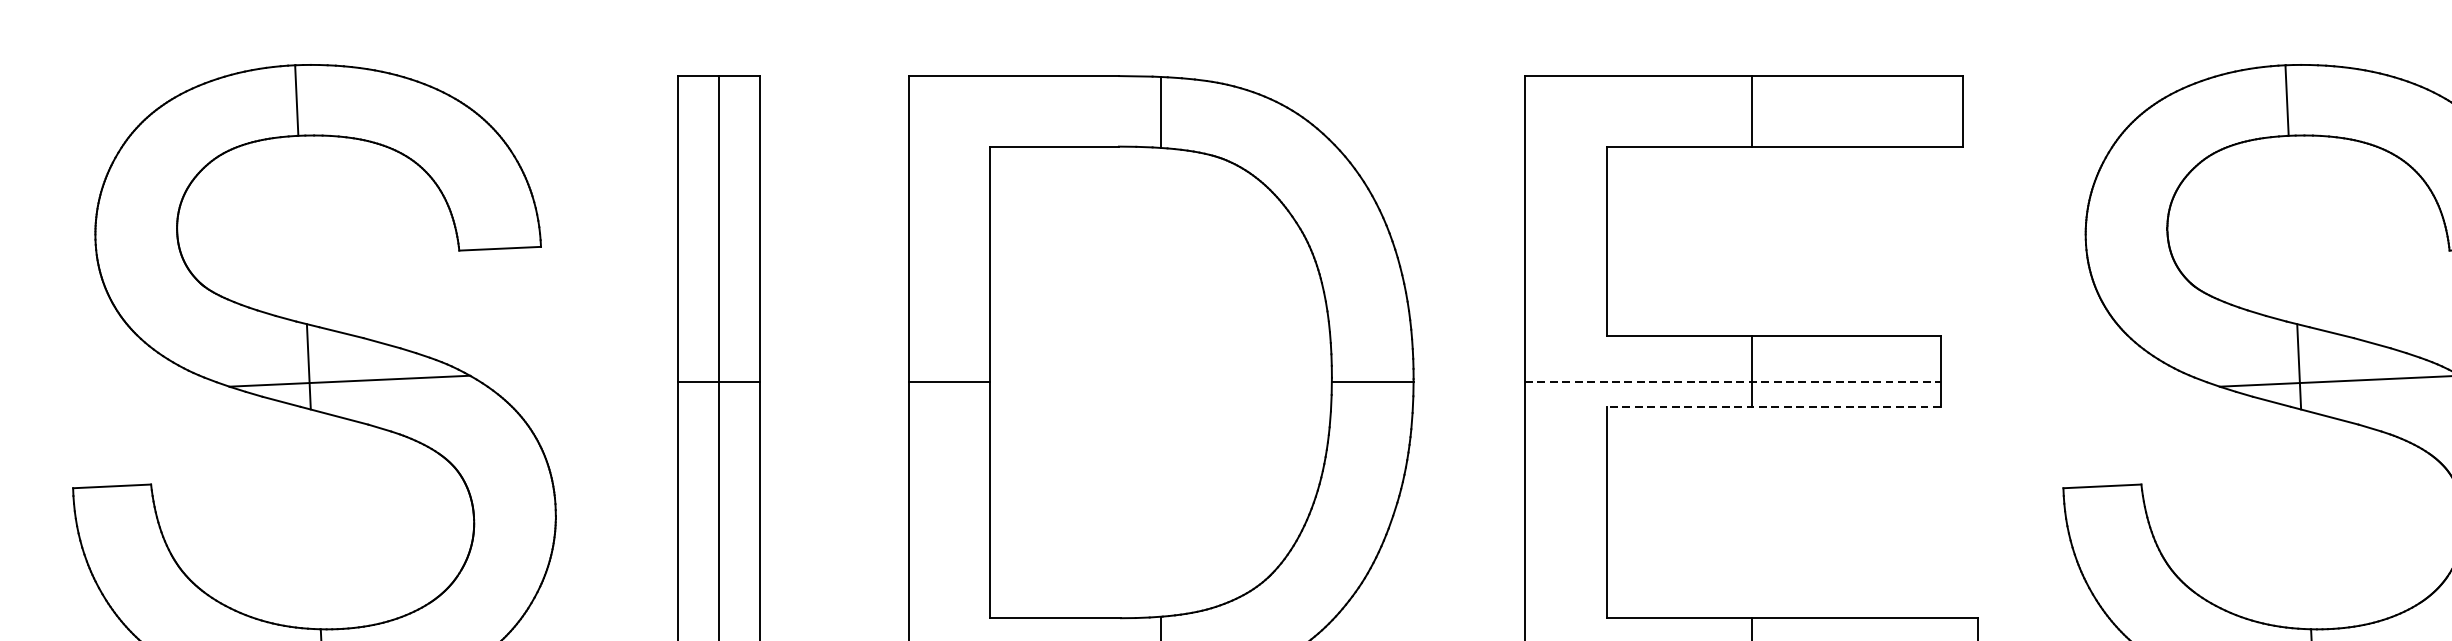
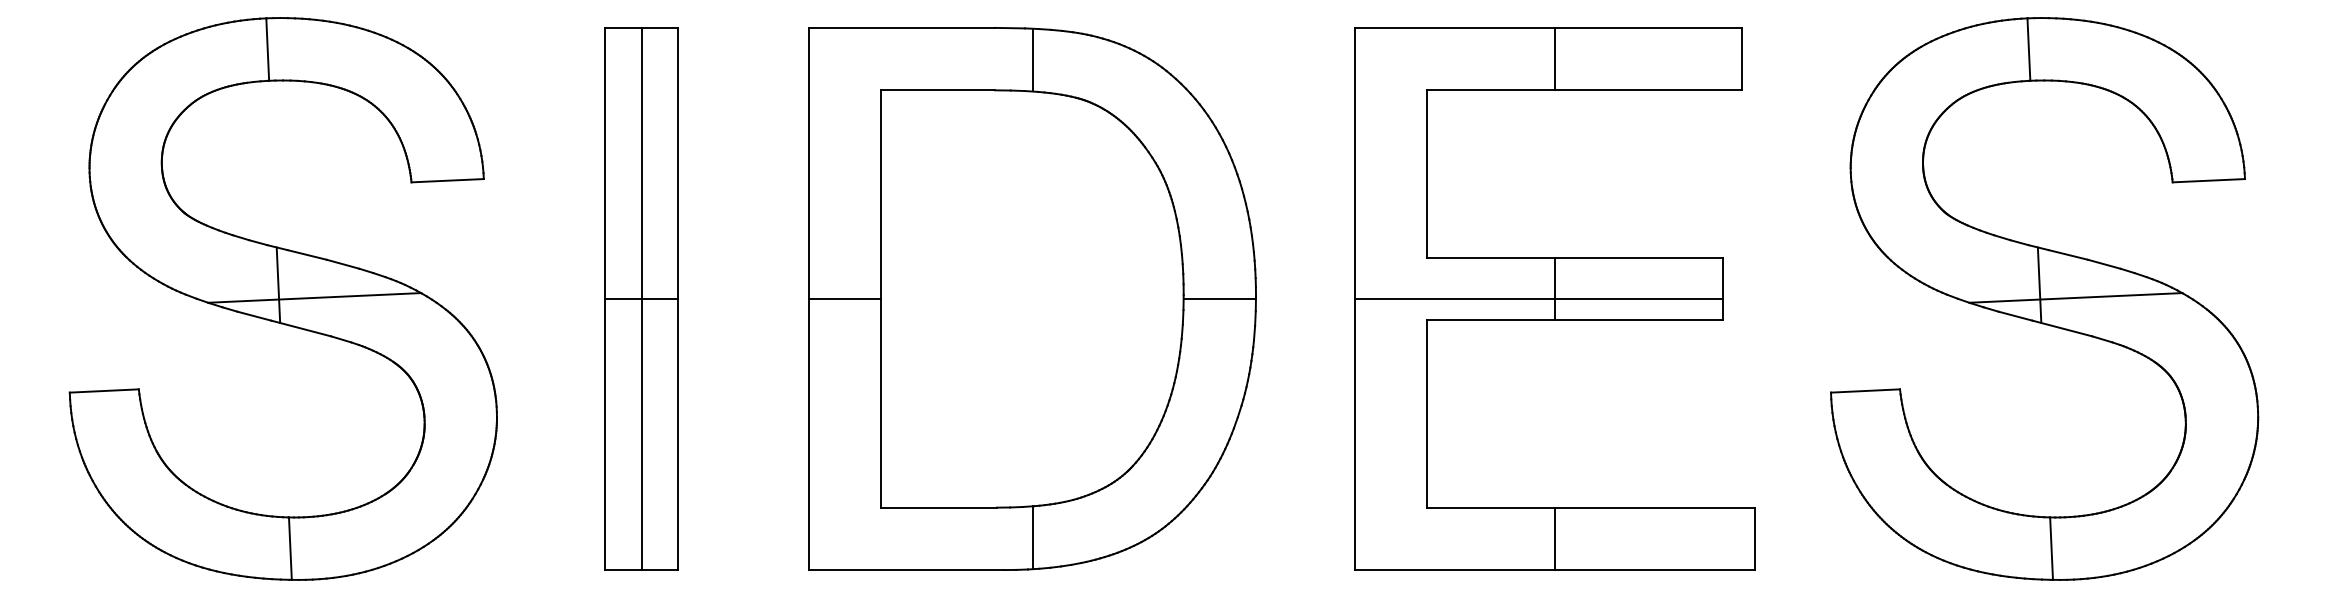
line: (1734, 382) -> (1539, 299), dashed -> solid
line: (1773, 406) -> (1574, 320), dashed -> solid

